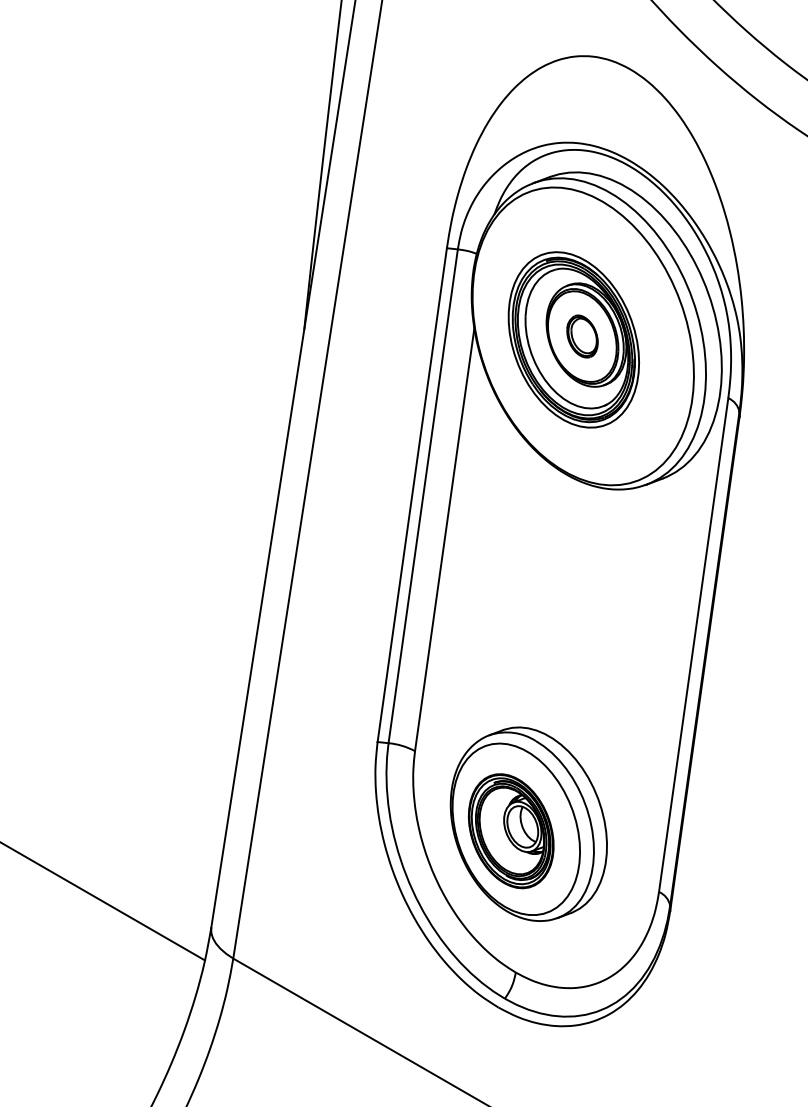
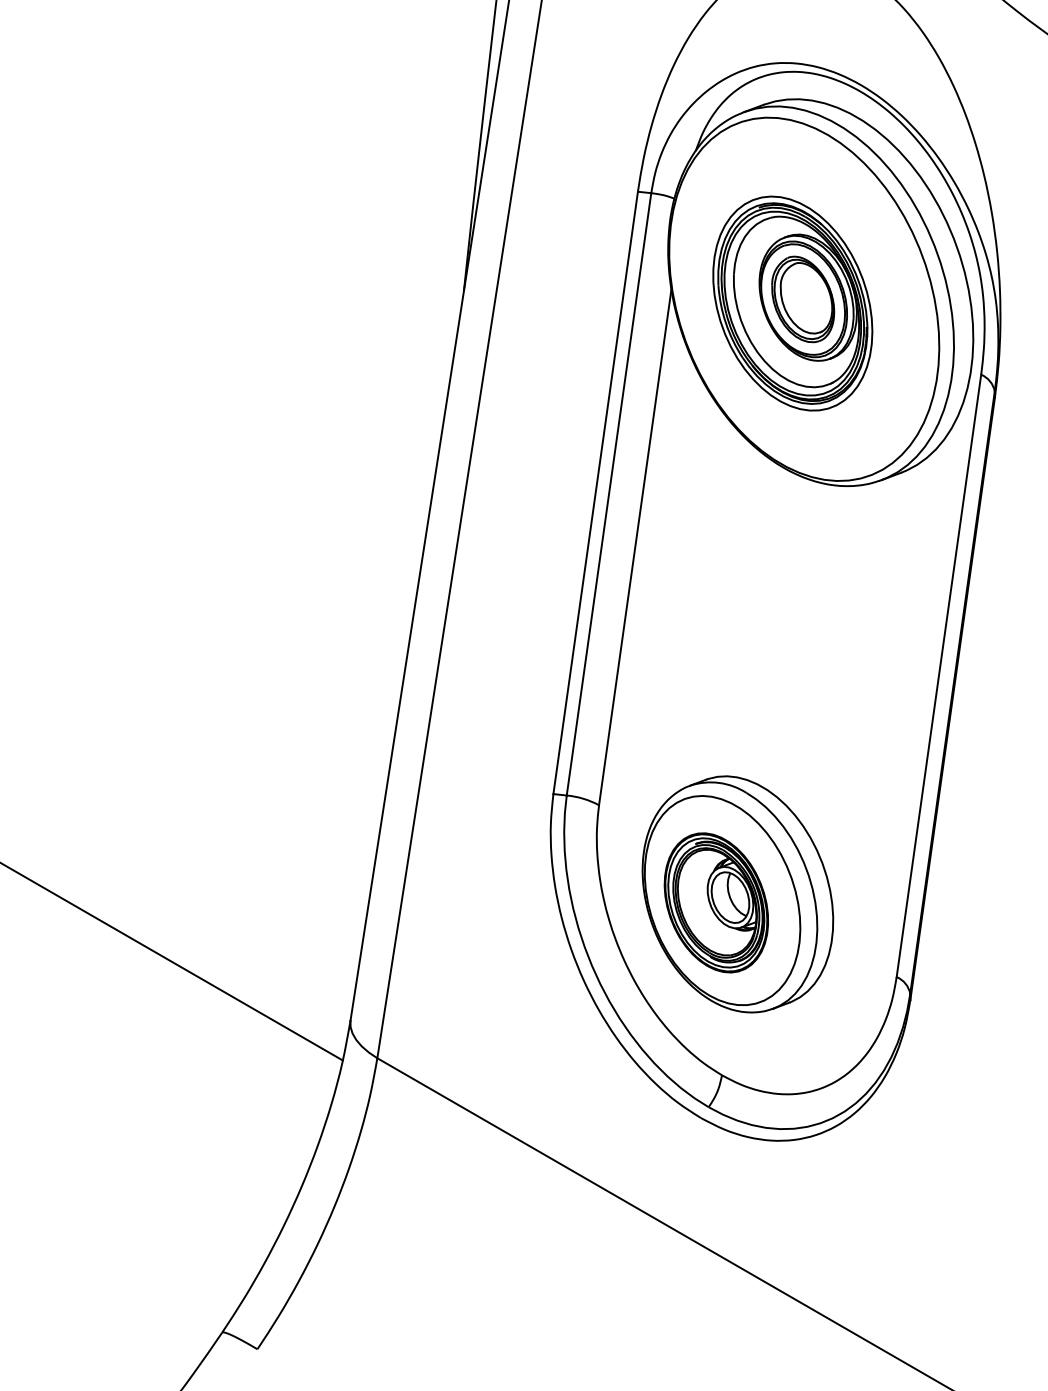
part: (582, 336) -> (803, 299), size x1.67

